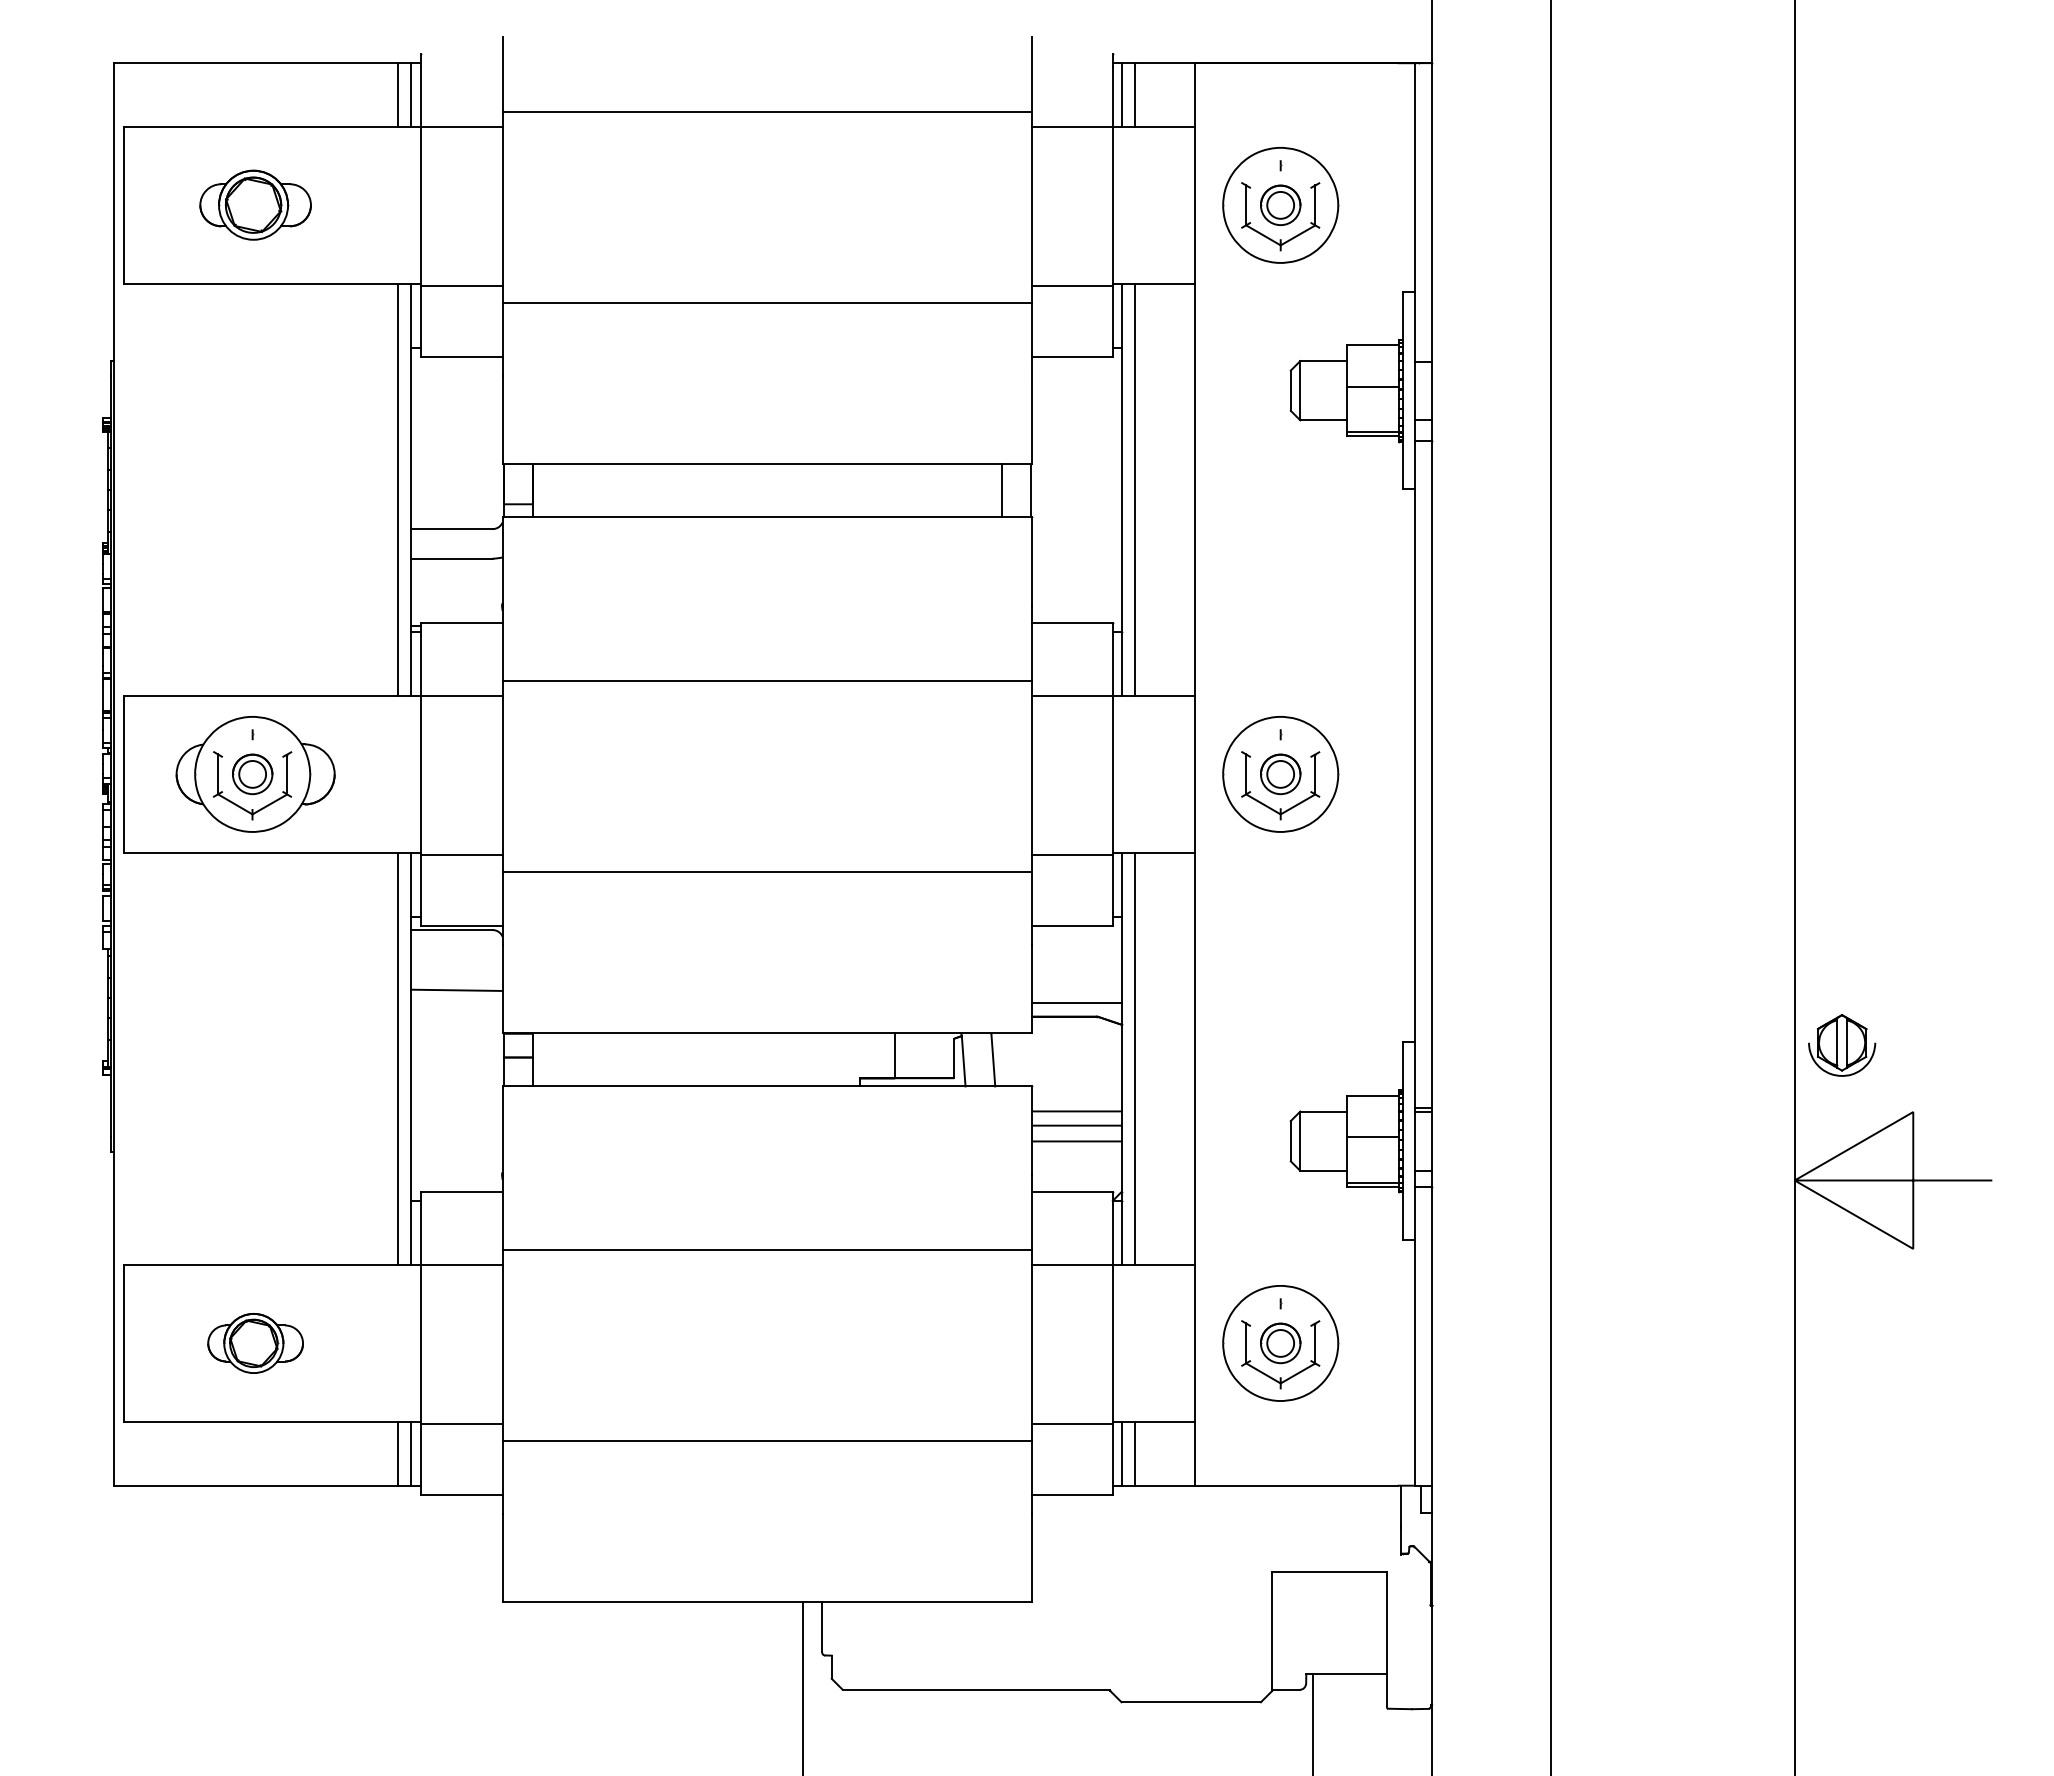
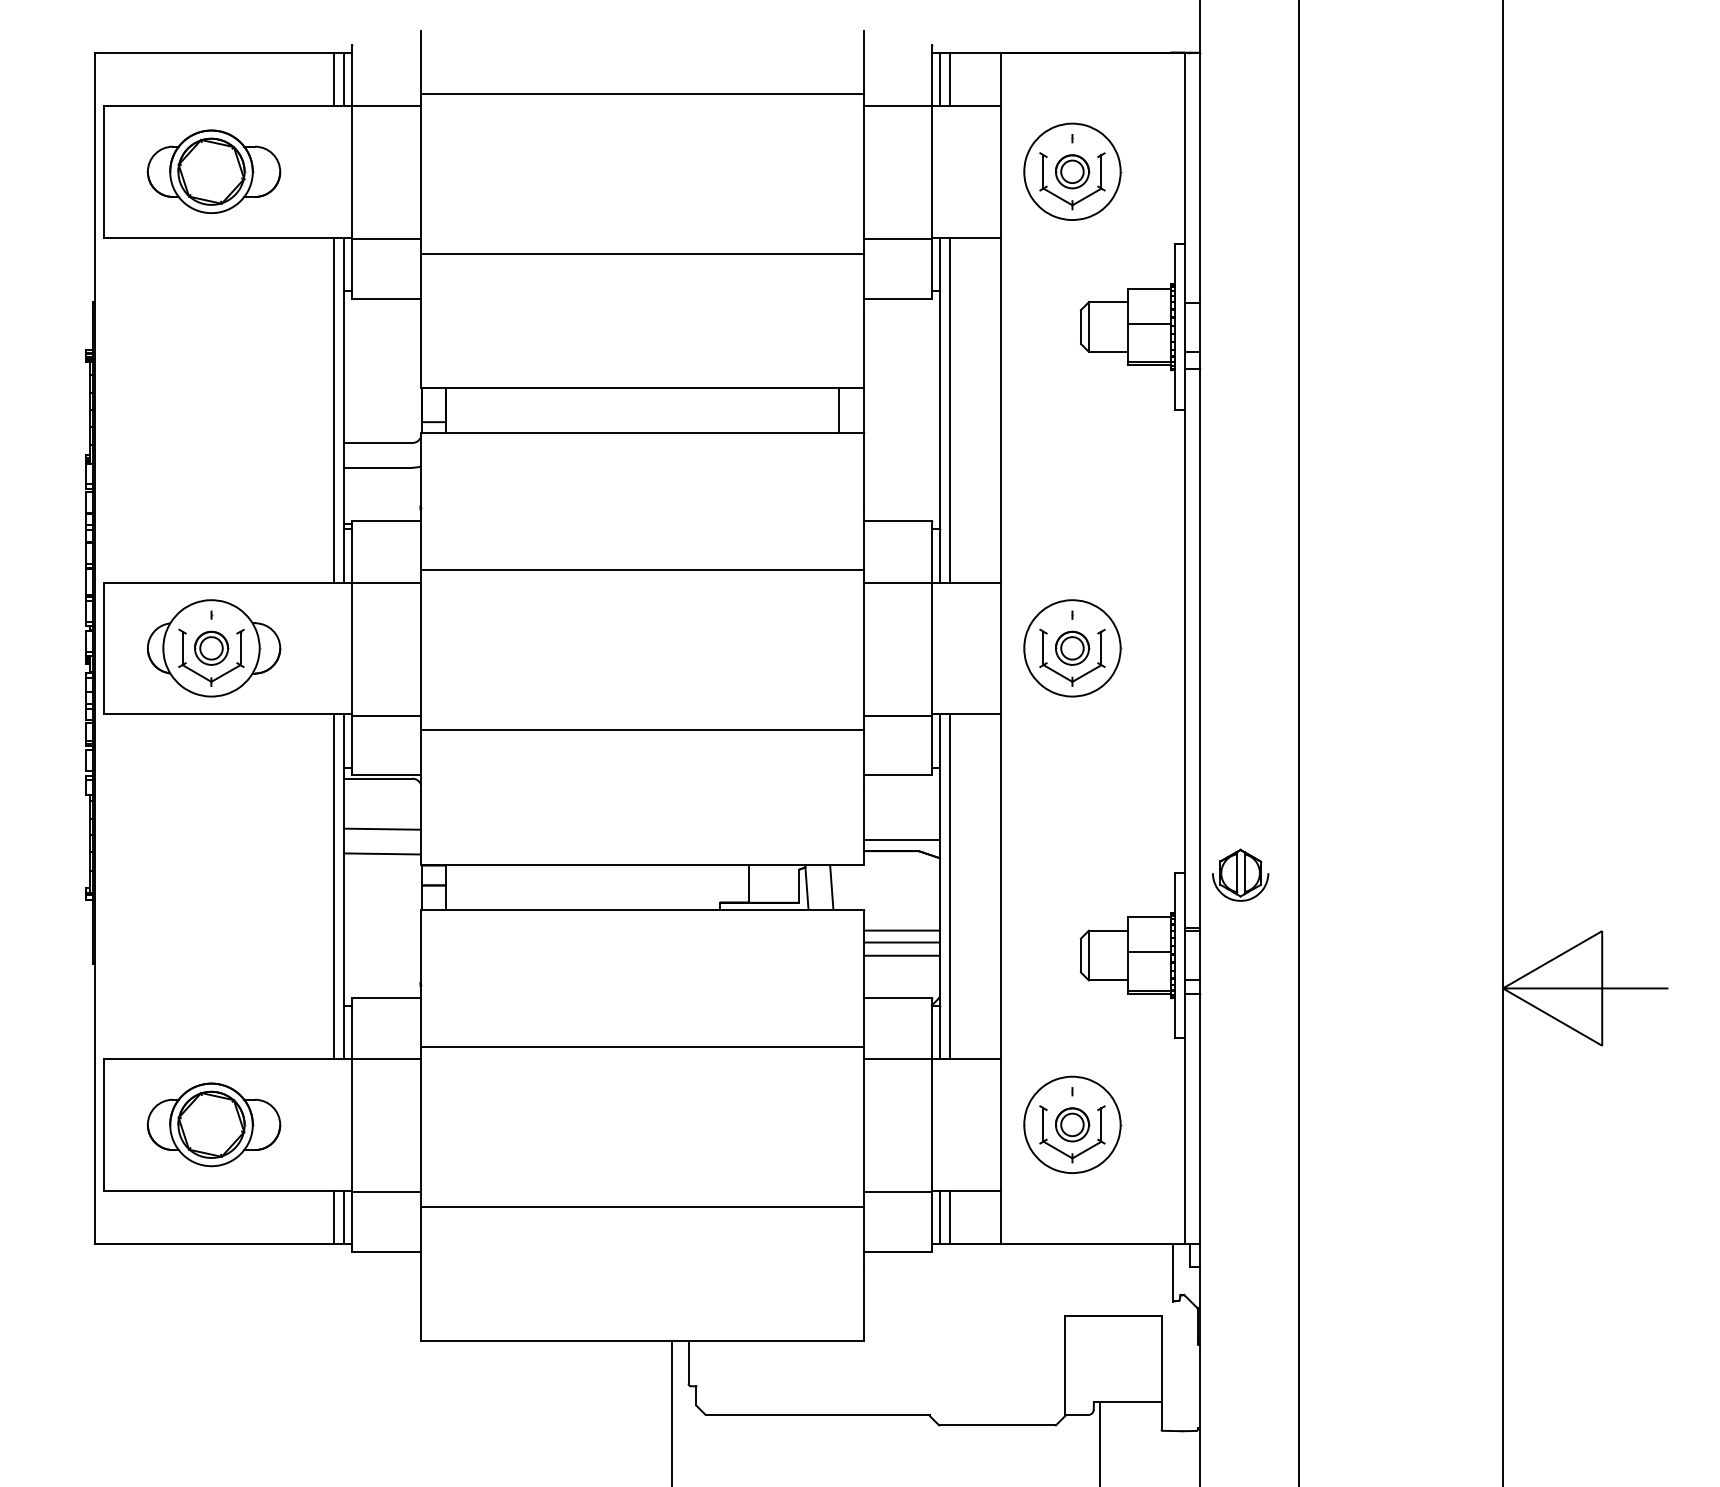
part: (255, 204) -> (213, 171), size x1.43
line: (456, 1019) -> (382, 853), added
part: (1841, 1044) -> (1240, 874), moved
part: (255, 1342) -> (213, 1124), size x1.67

